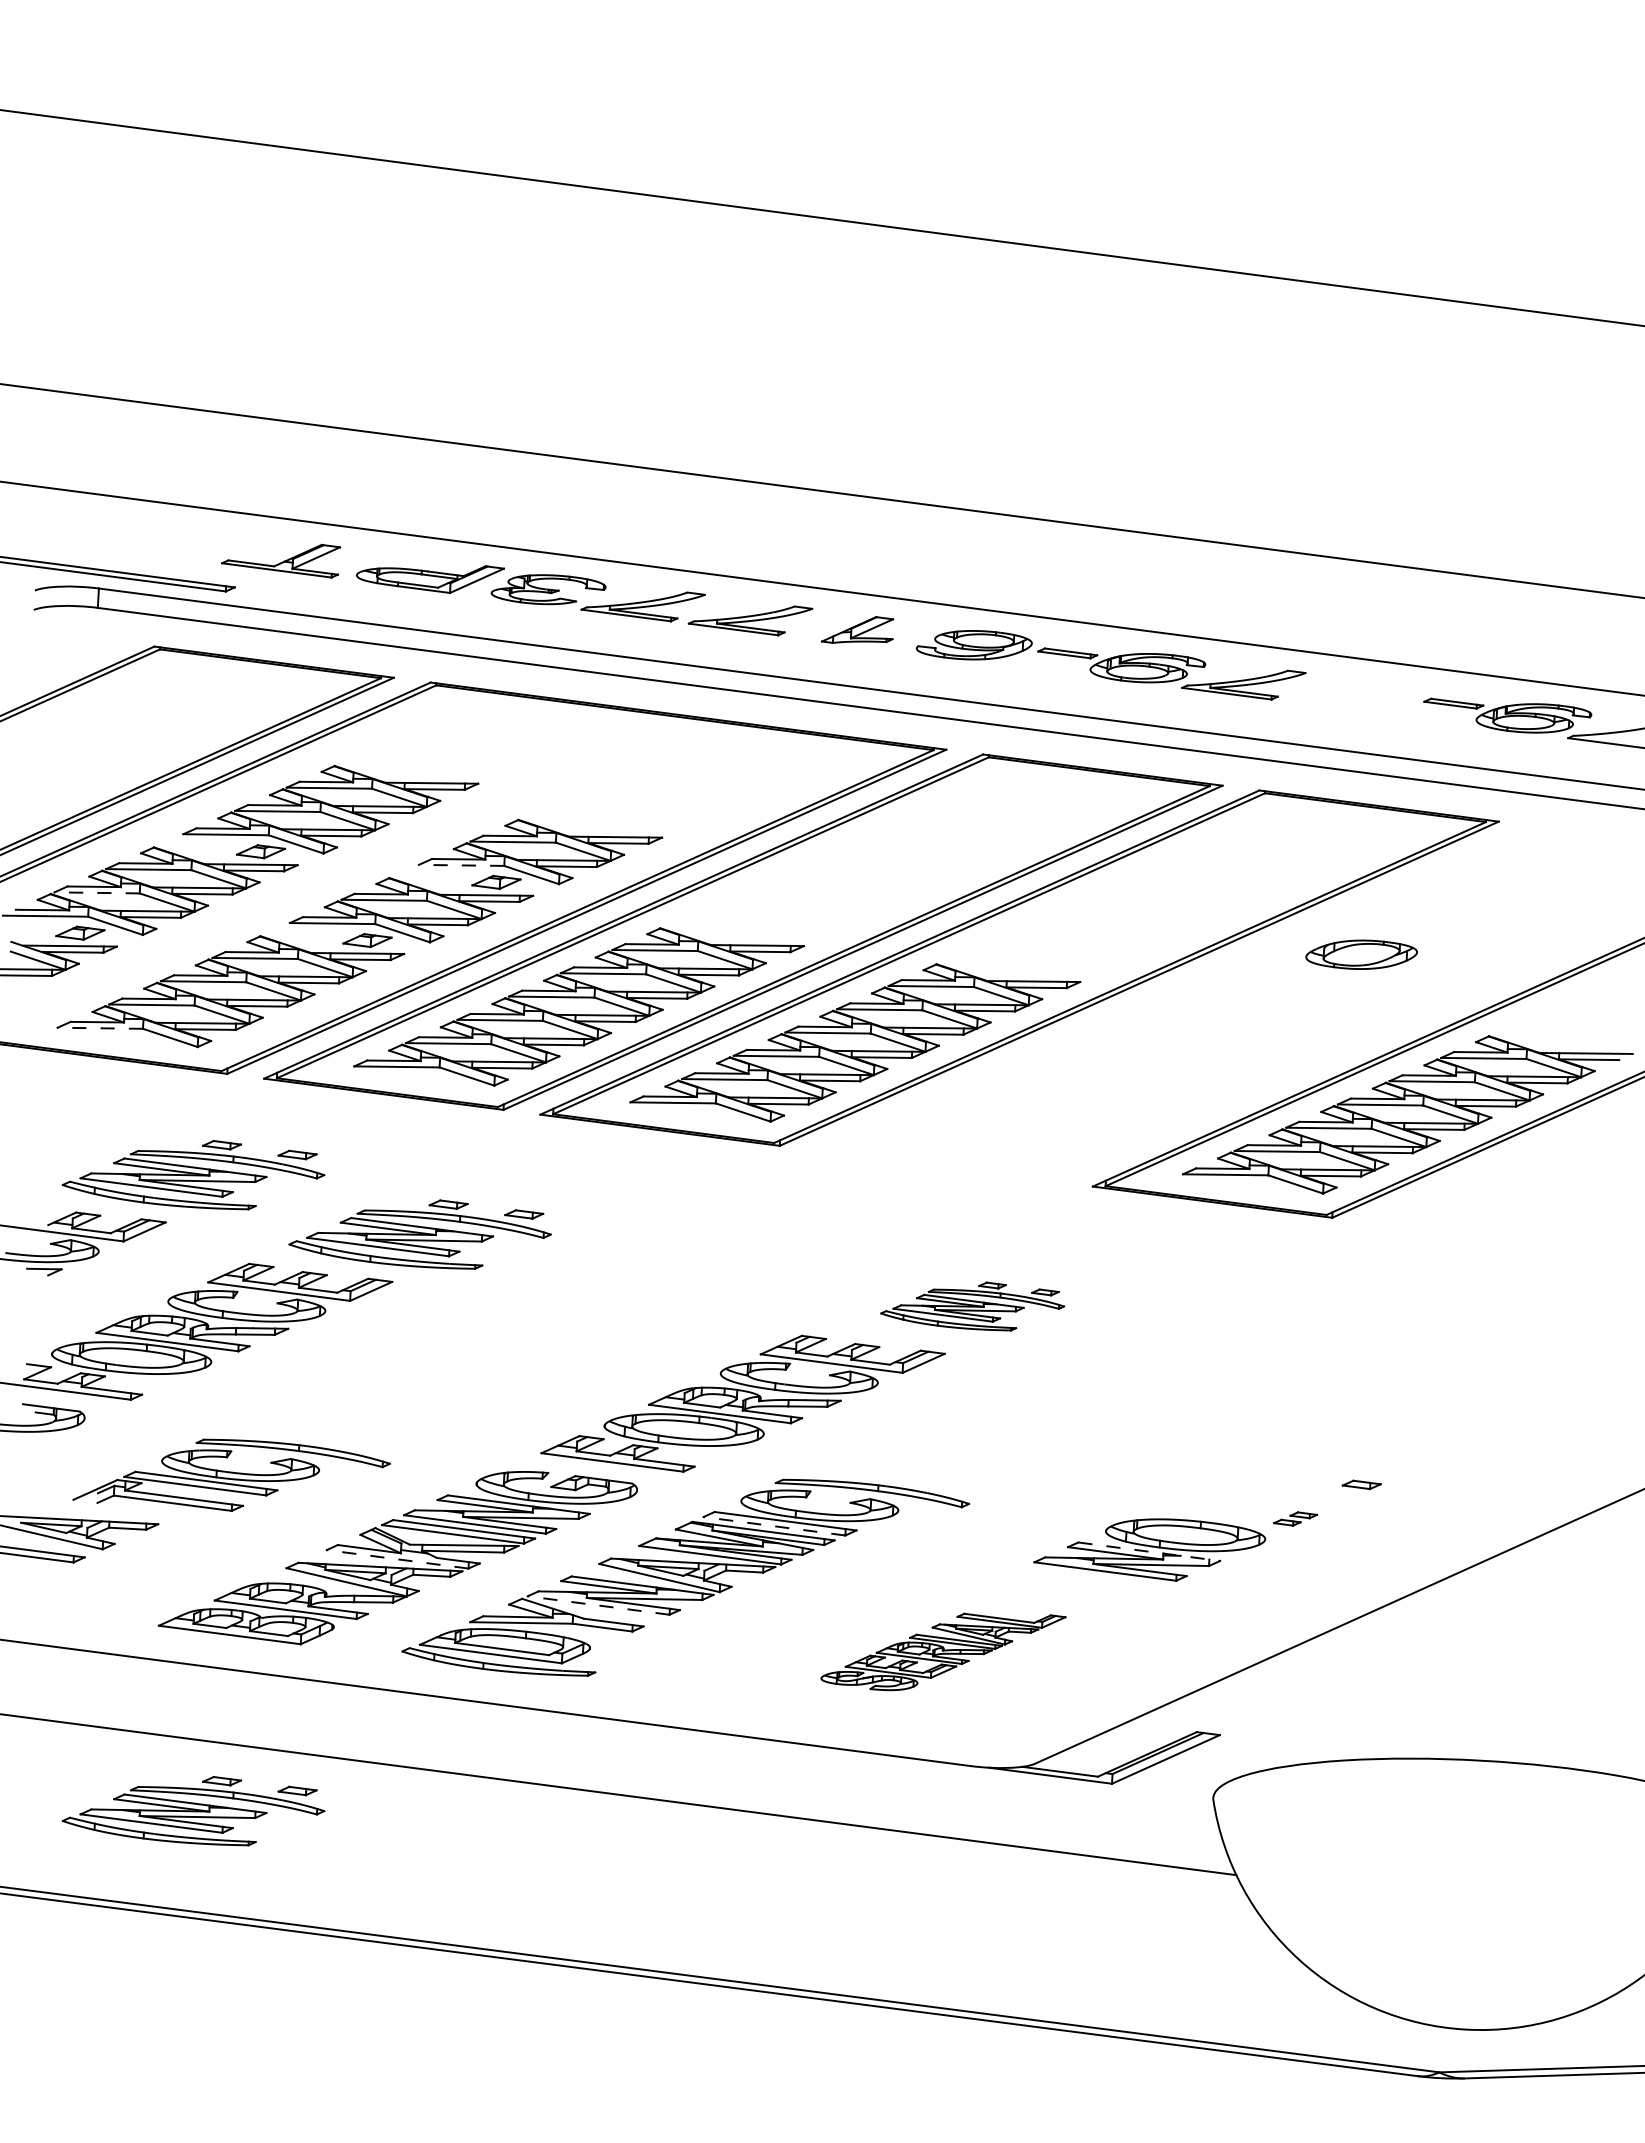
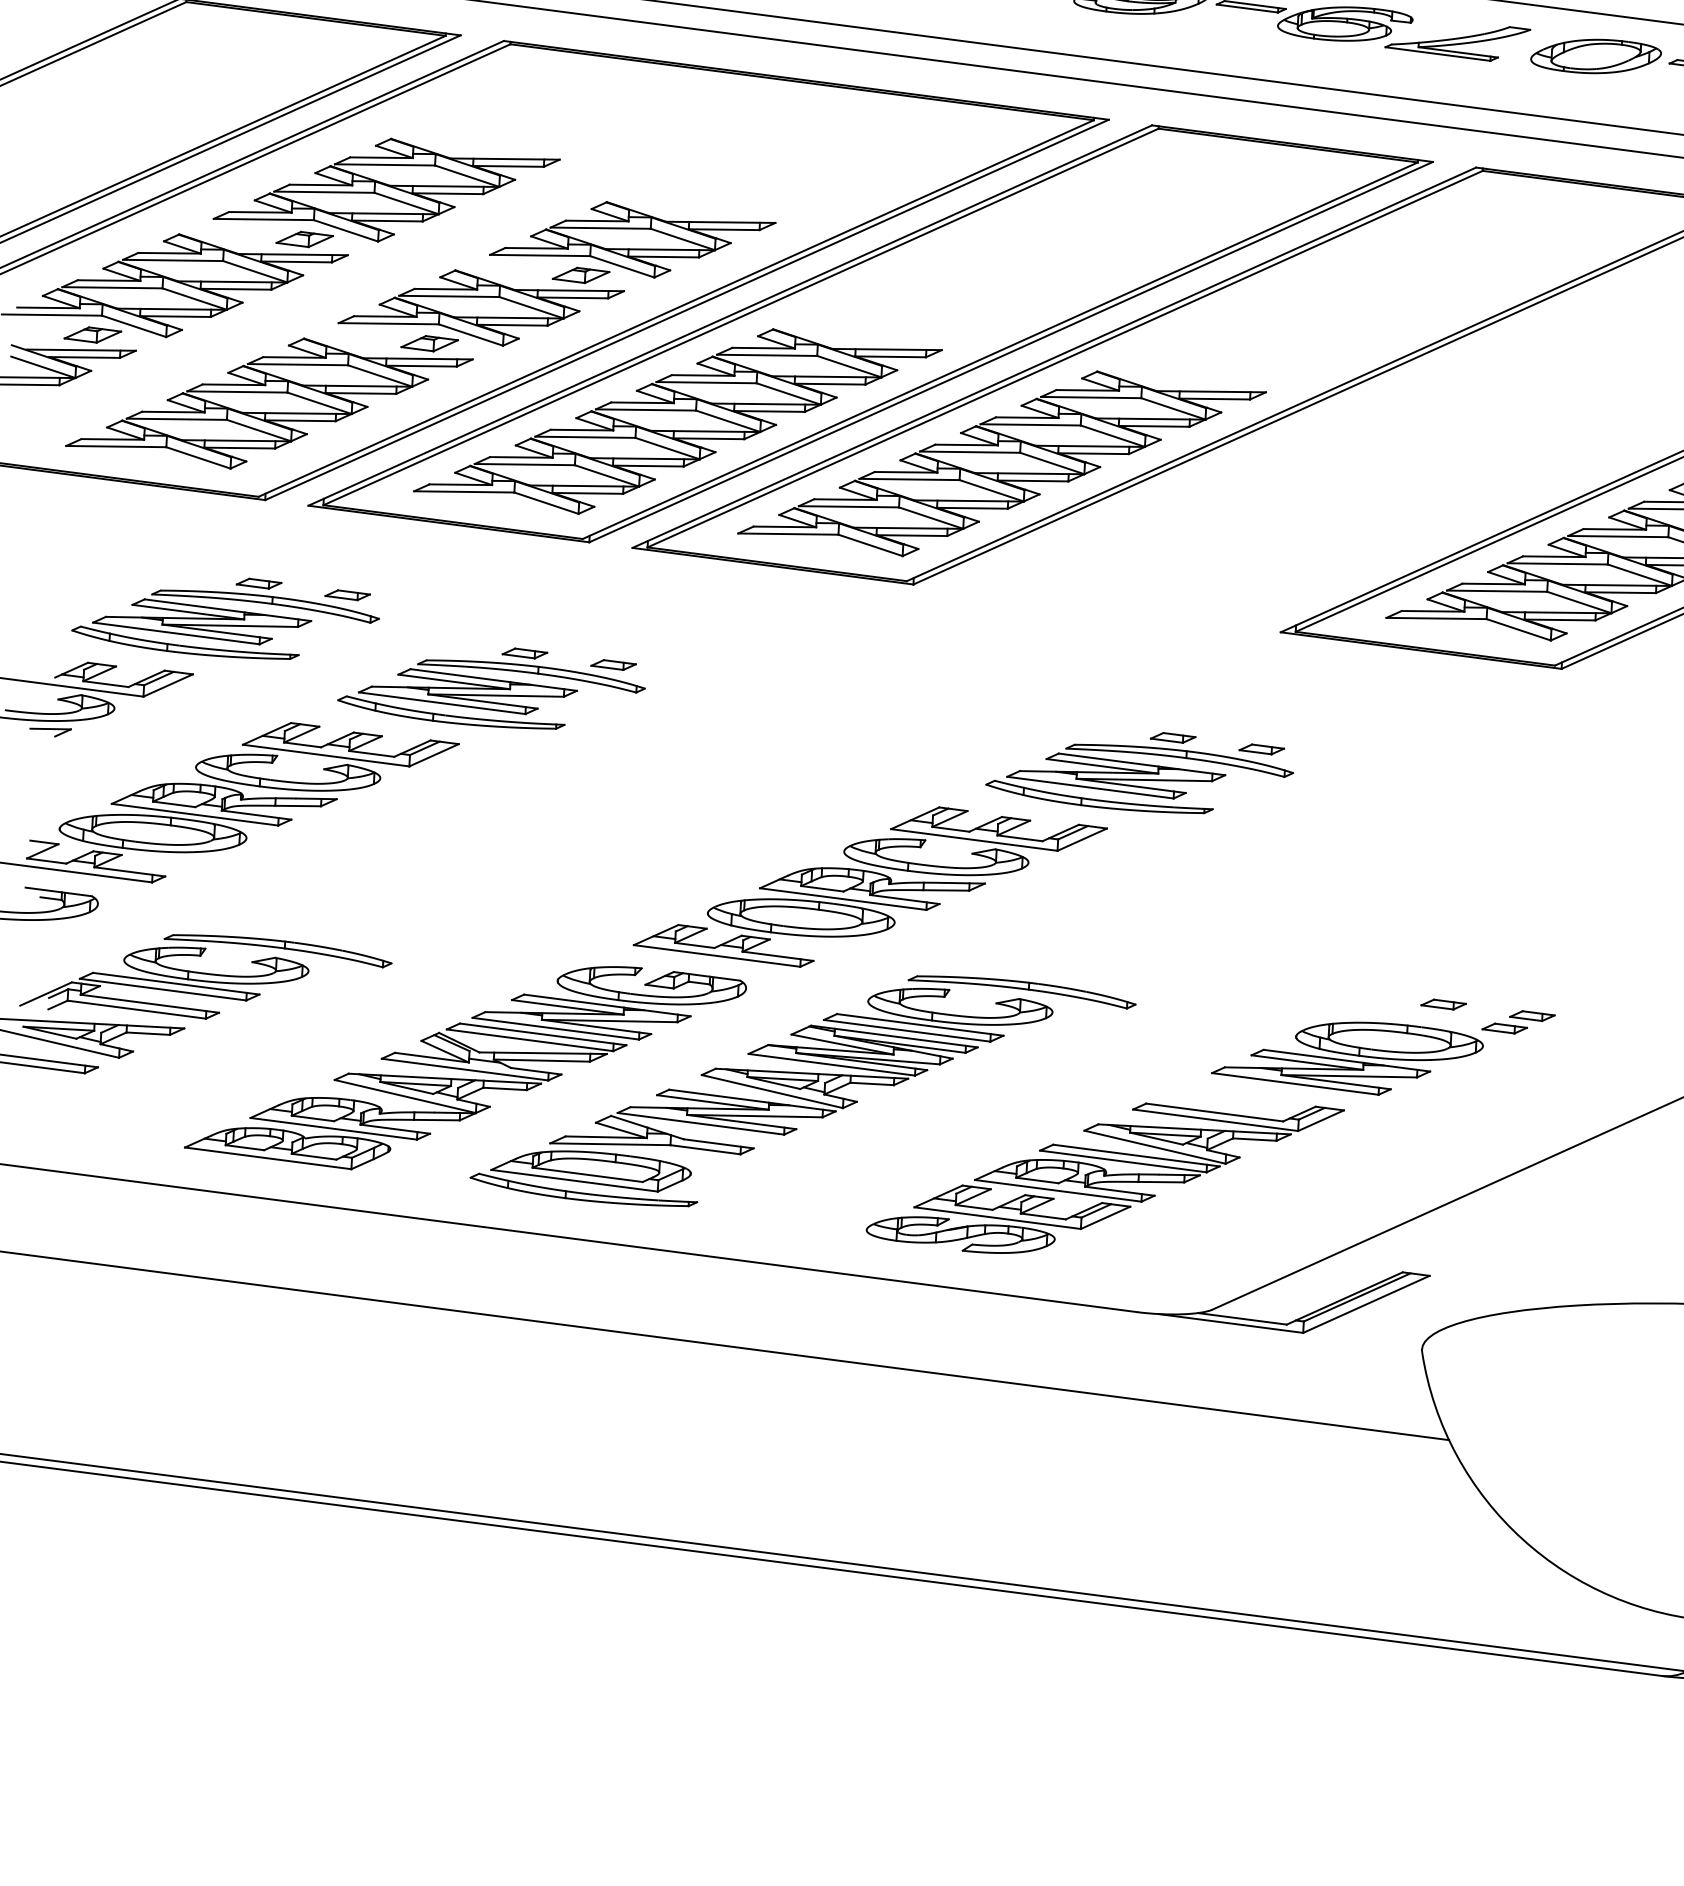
line: (461, 865) -> (540, 255), dashed -> solid
line: (97, 892) -> (112, 287), dashed -> solid
part: (1361, 954) -> (1595, 56), moved
line: (100, 1028) -> (116, 446), dashed -> solid
part: (972, 1306) -> (1139, 772), size x1.43
part: (231, 1474) -> (205, 975), moved
part: (1361, 1484) -> (1443, 1004), moved
part: (1295, 1518) -> (1518, 1021), size x1.43
line: (774, 1526) -> (907, 1031), dashed -> solid
line: (1149, 1551) -> (1347, 1060), dashed -> solid
line: (397, 1559) -> (464, 1069), dashed -> solid
line: (598, 1605) -> (700, 1123), dashed -> solid
part: (943, 1651) -> (1105, 1177), size x1.67
part: (193, 1811) -> (225, 1365), removed

